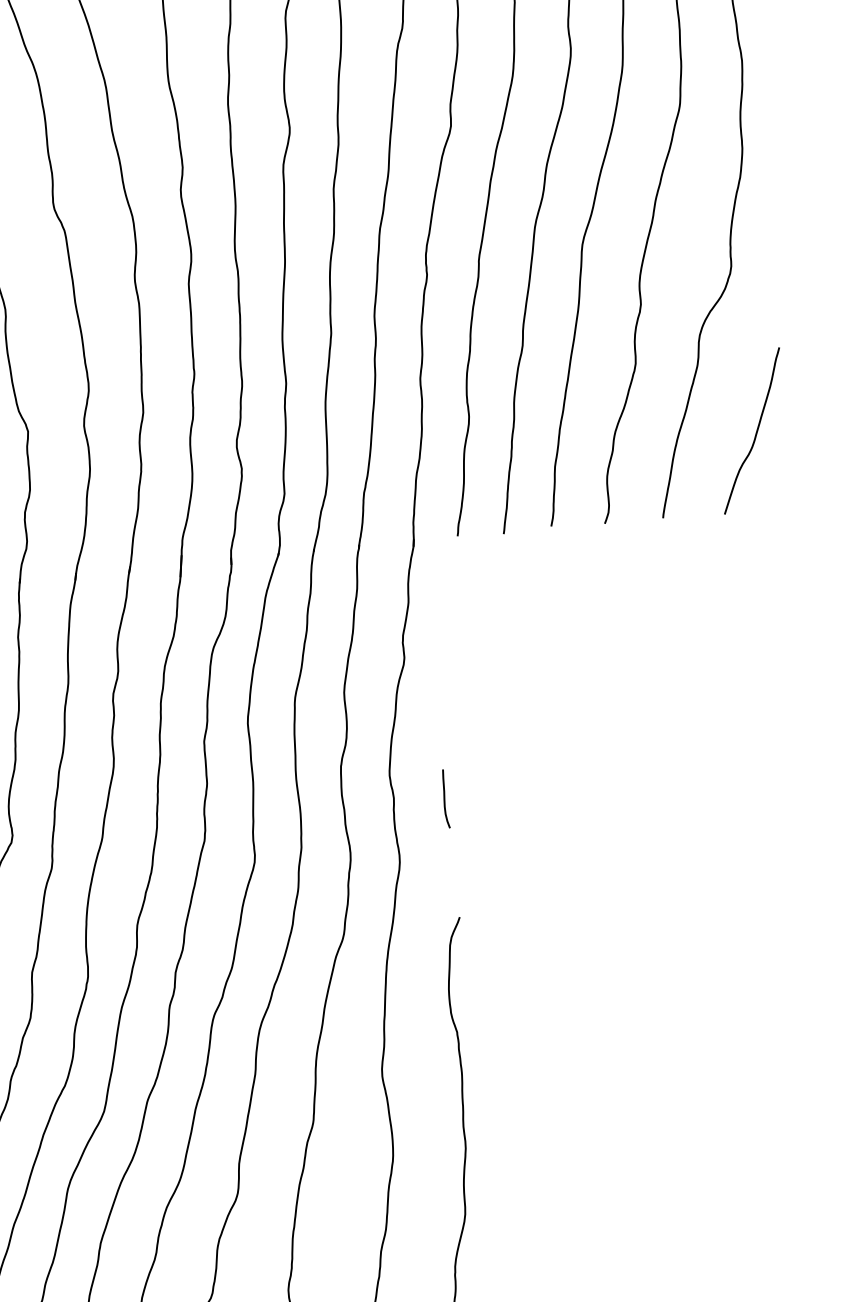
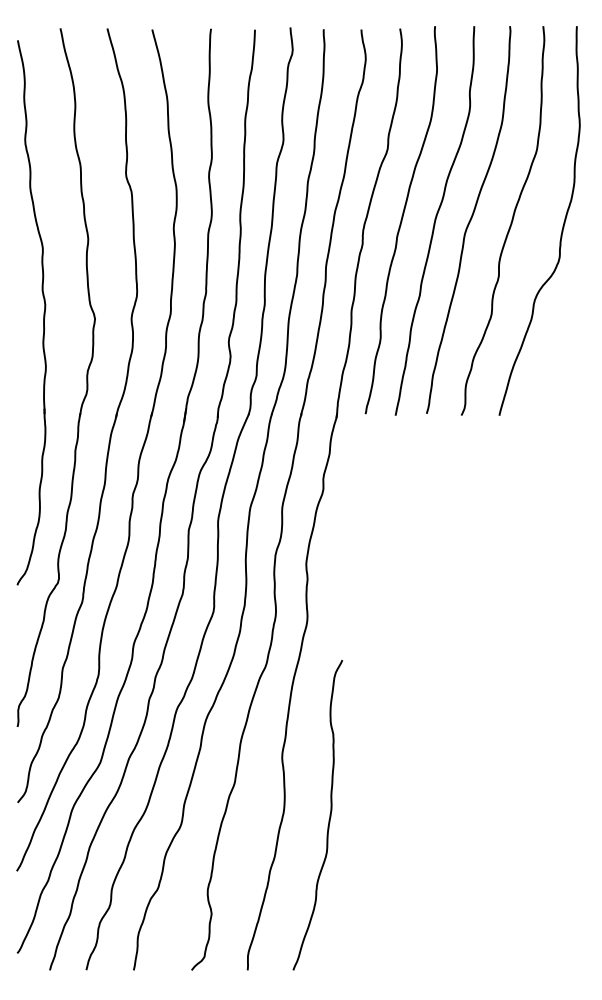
curve: (755, 431) -> (564, 365), removed
line: (444, 798) -> (340, 582), removed

